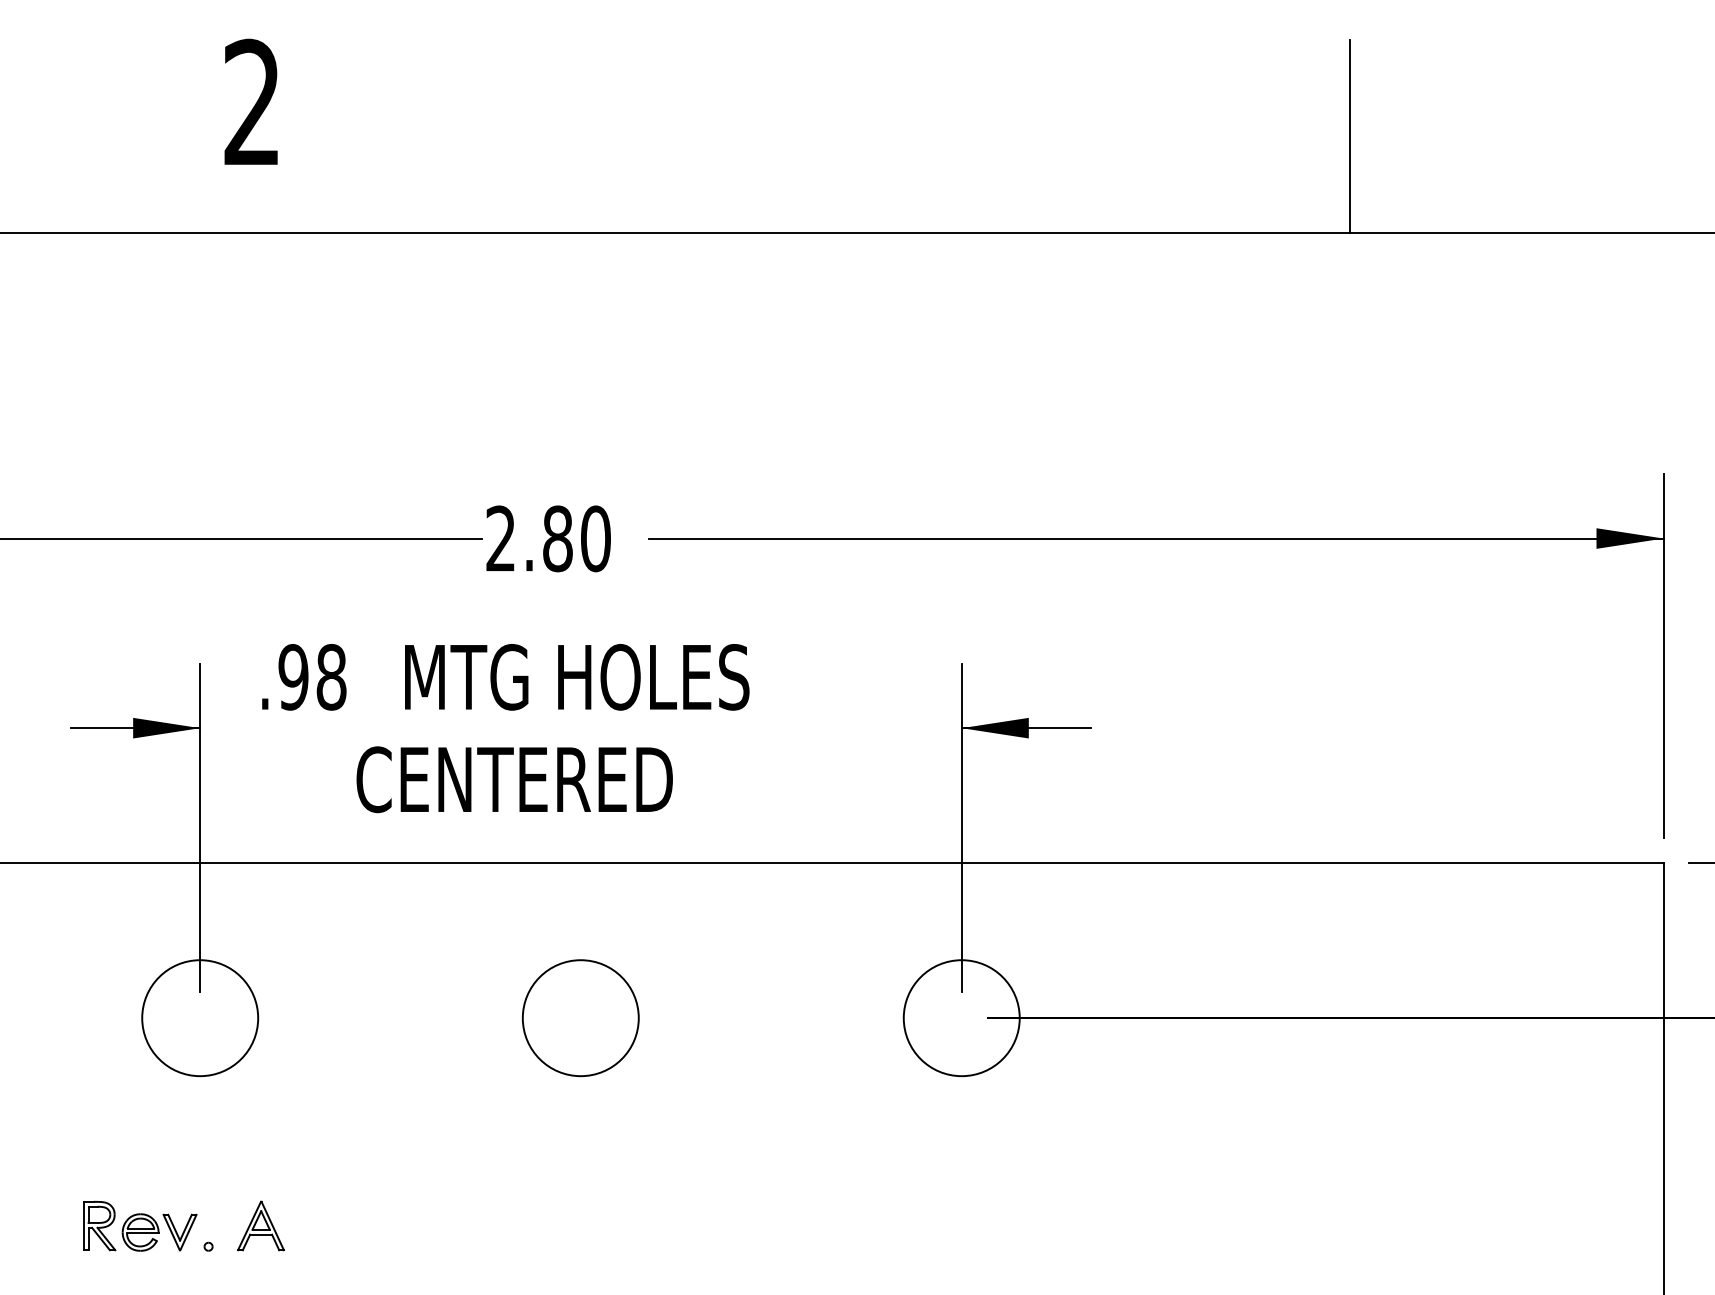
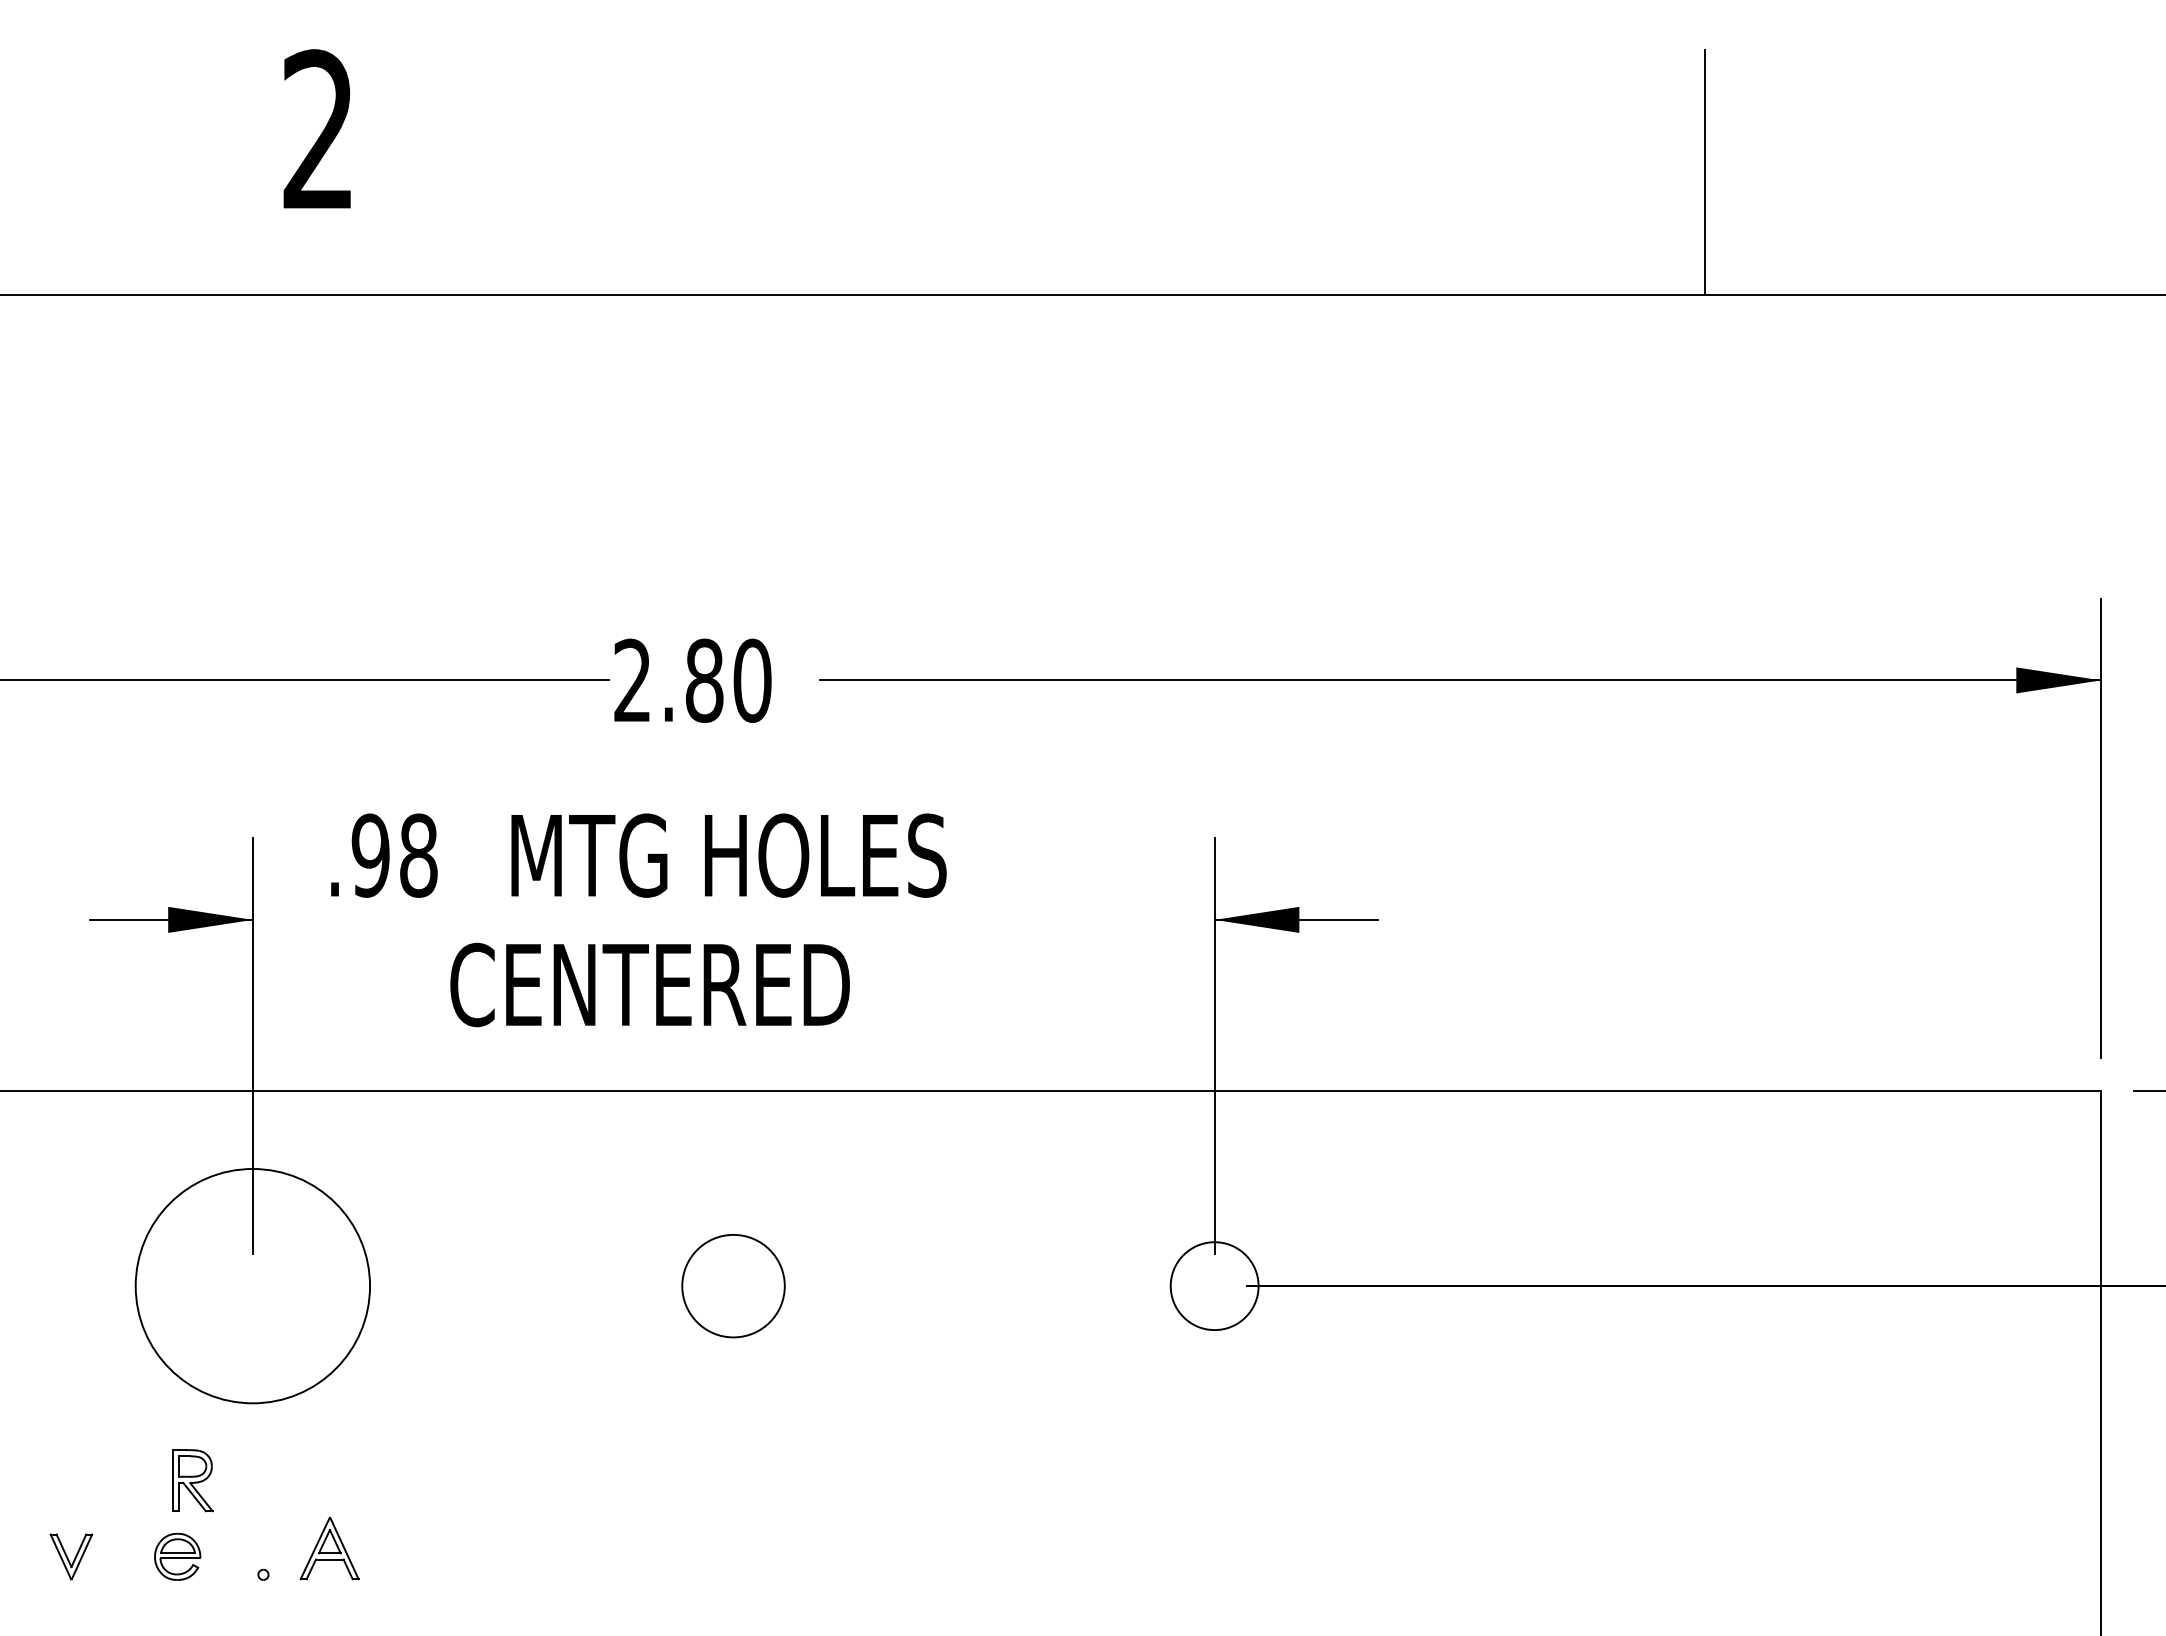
circle: (199, 1017) -> (252, 1285), size x1.6
circle: (580, 1017) -> (733, 1285), size x0.7
circle: (961, 1017) -> (1214, 1285), size x0.6
part: (99, 1225) -> (192, 1480), moved
part: (180, 1232) -> (71, 1556), moved

